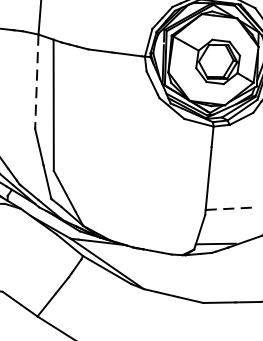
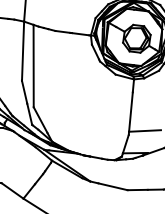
line: (37, 82) -> (23, 51), dashed -> solid
line: (231, 207) -> (145, 130), dashed -> solid

